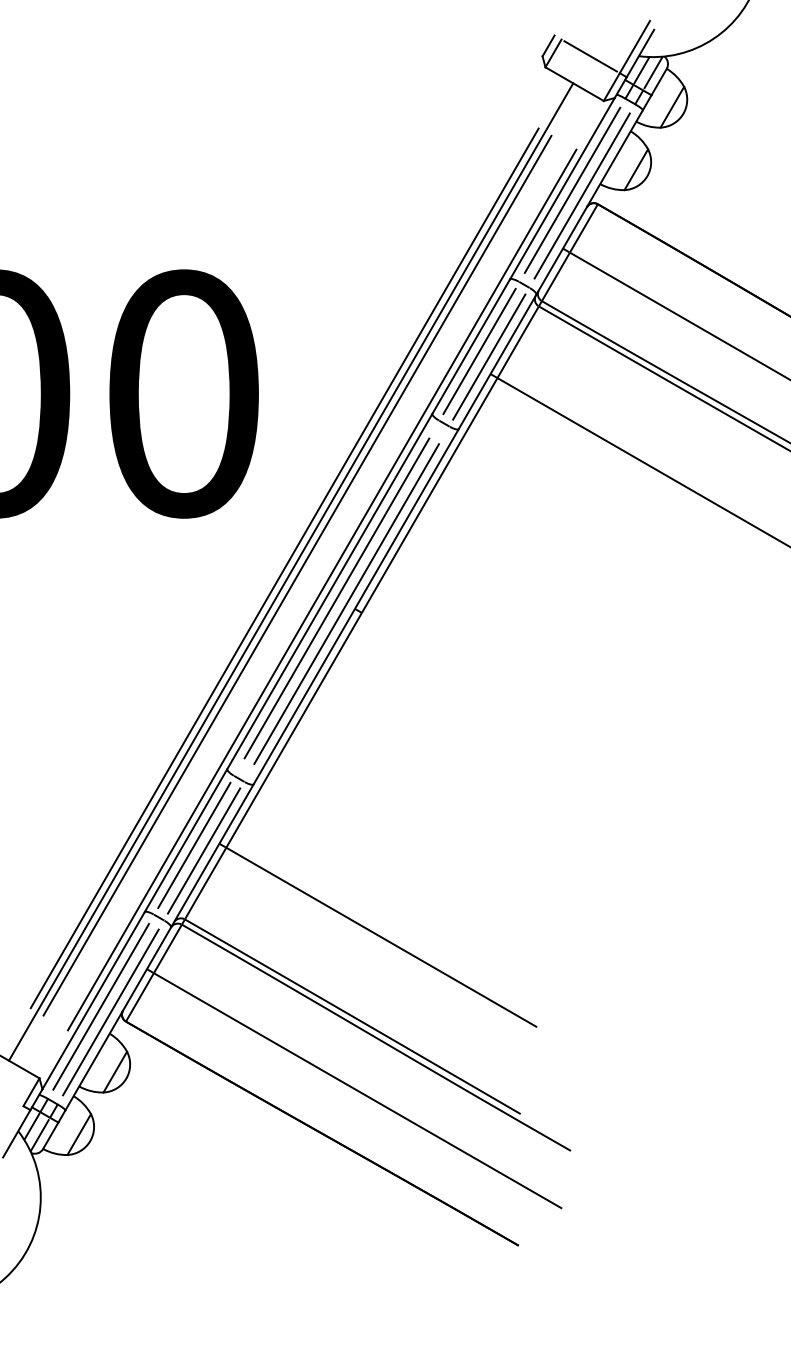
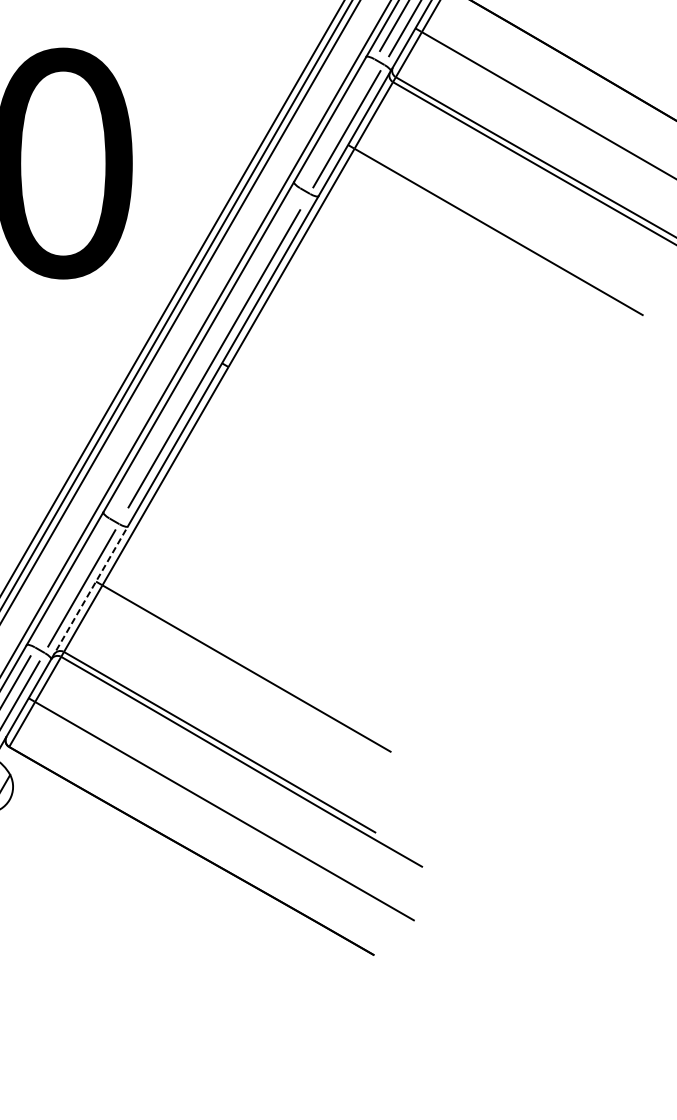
line: (479, 351) -> (337, 124), removed
line: (336, 598) -> (204, 353), removed
line: (194, 844) -> (72, 582), removed
line: (212, 855) -> (89, 592), solid -> dashed

